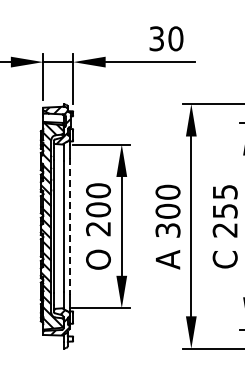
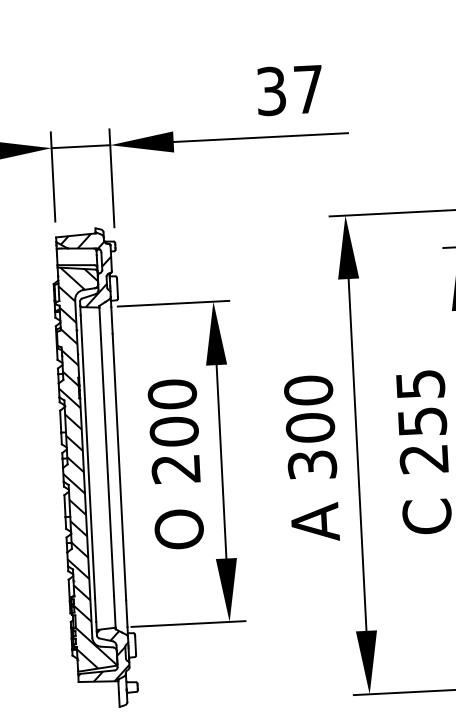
text: (175, 38) -> (307, 88), 30 -> 37
line: (69, 226) -> (119, 467), dashed -> solid

